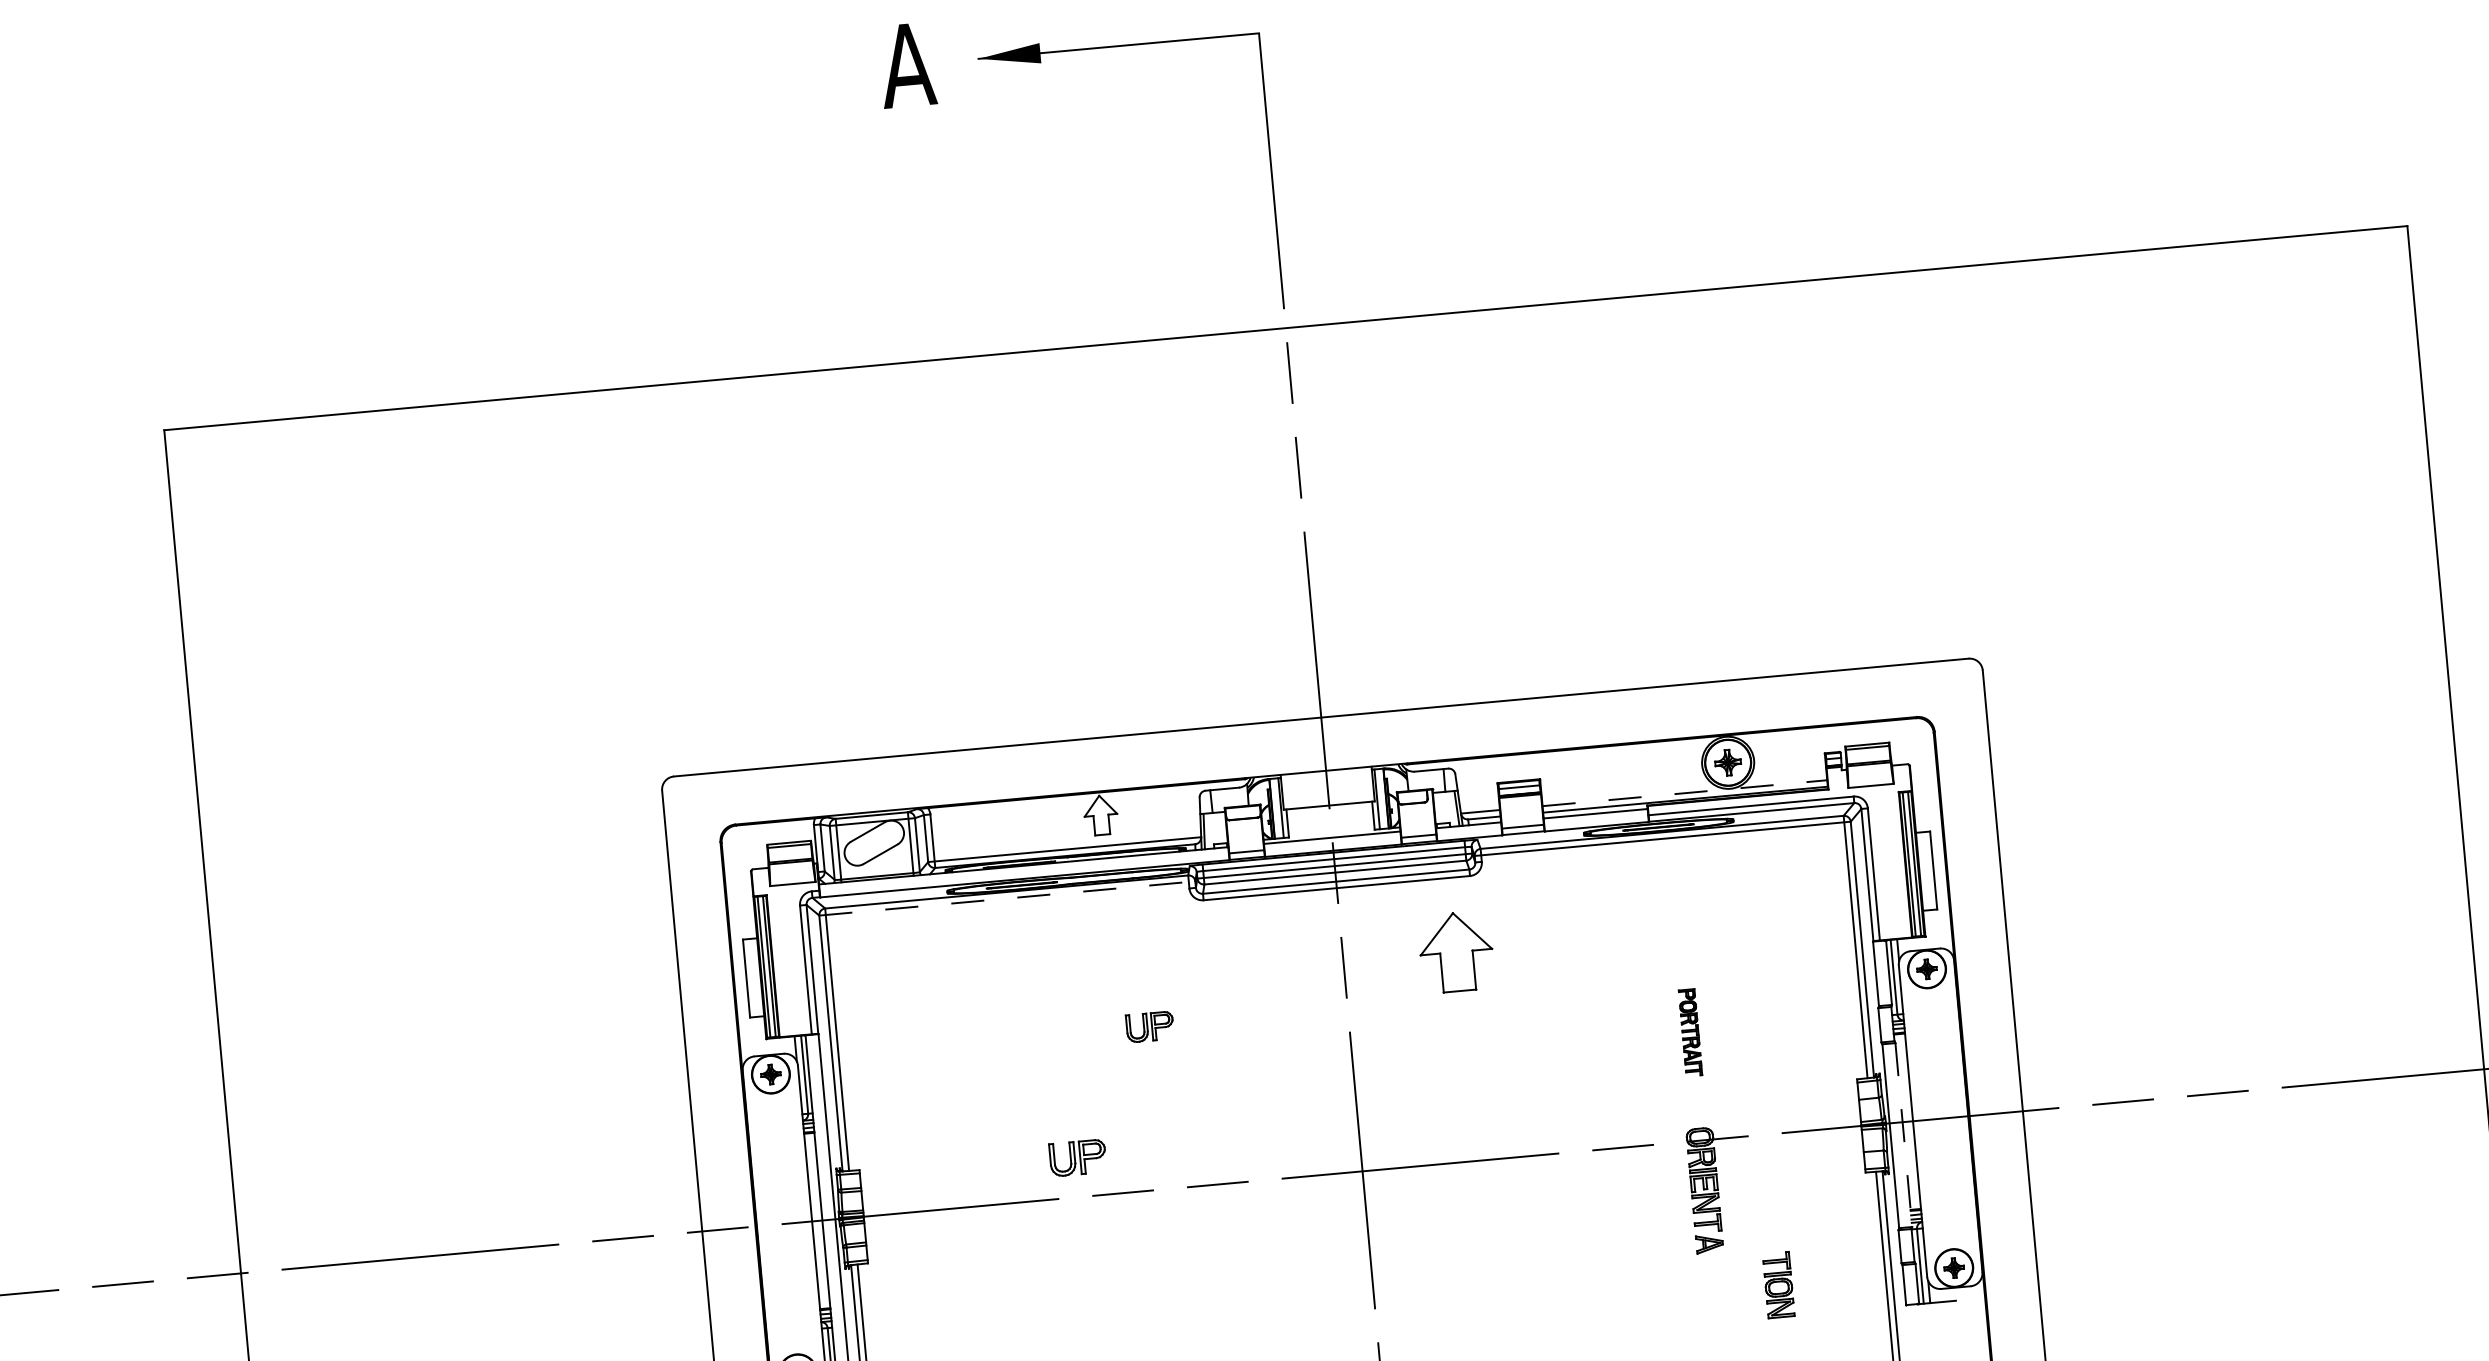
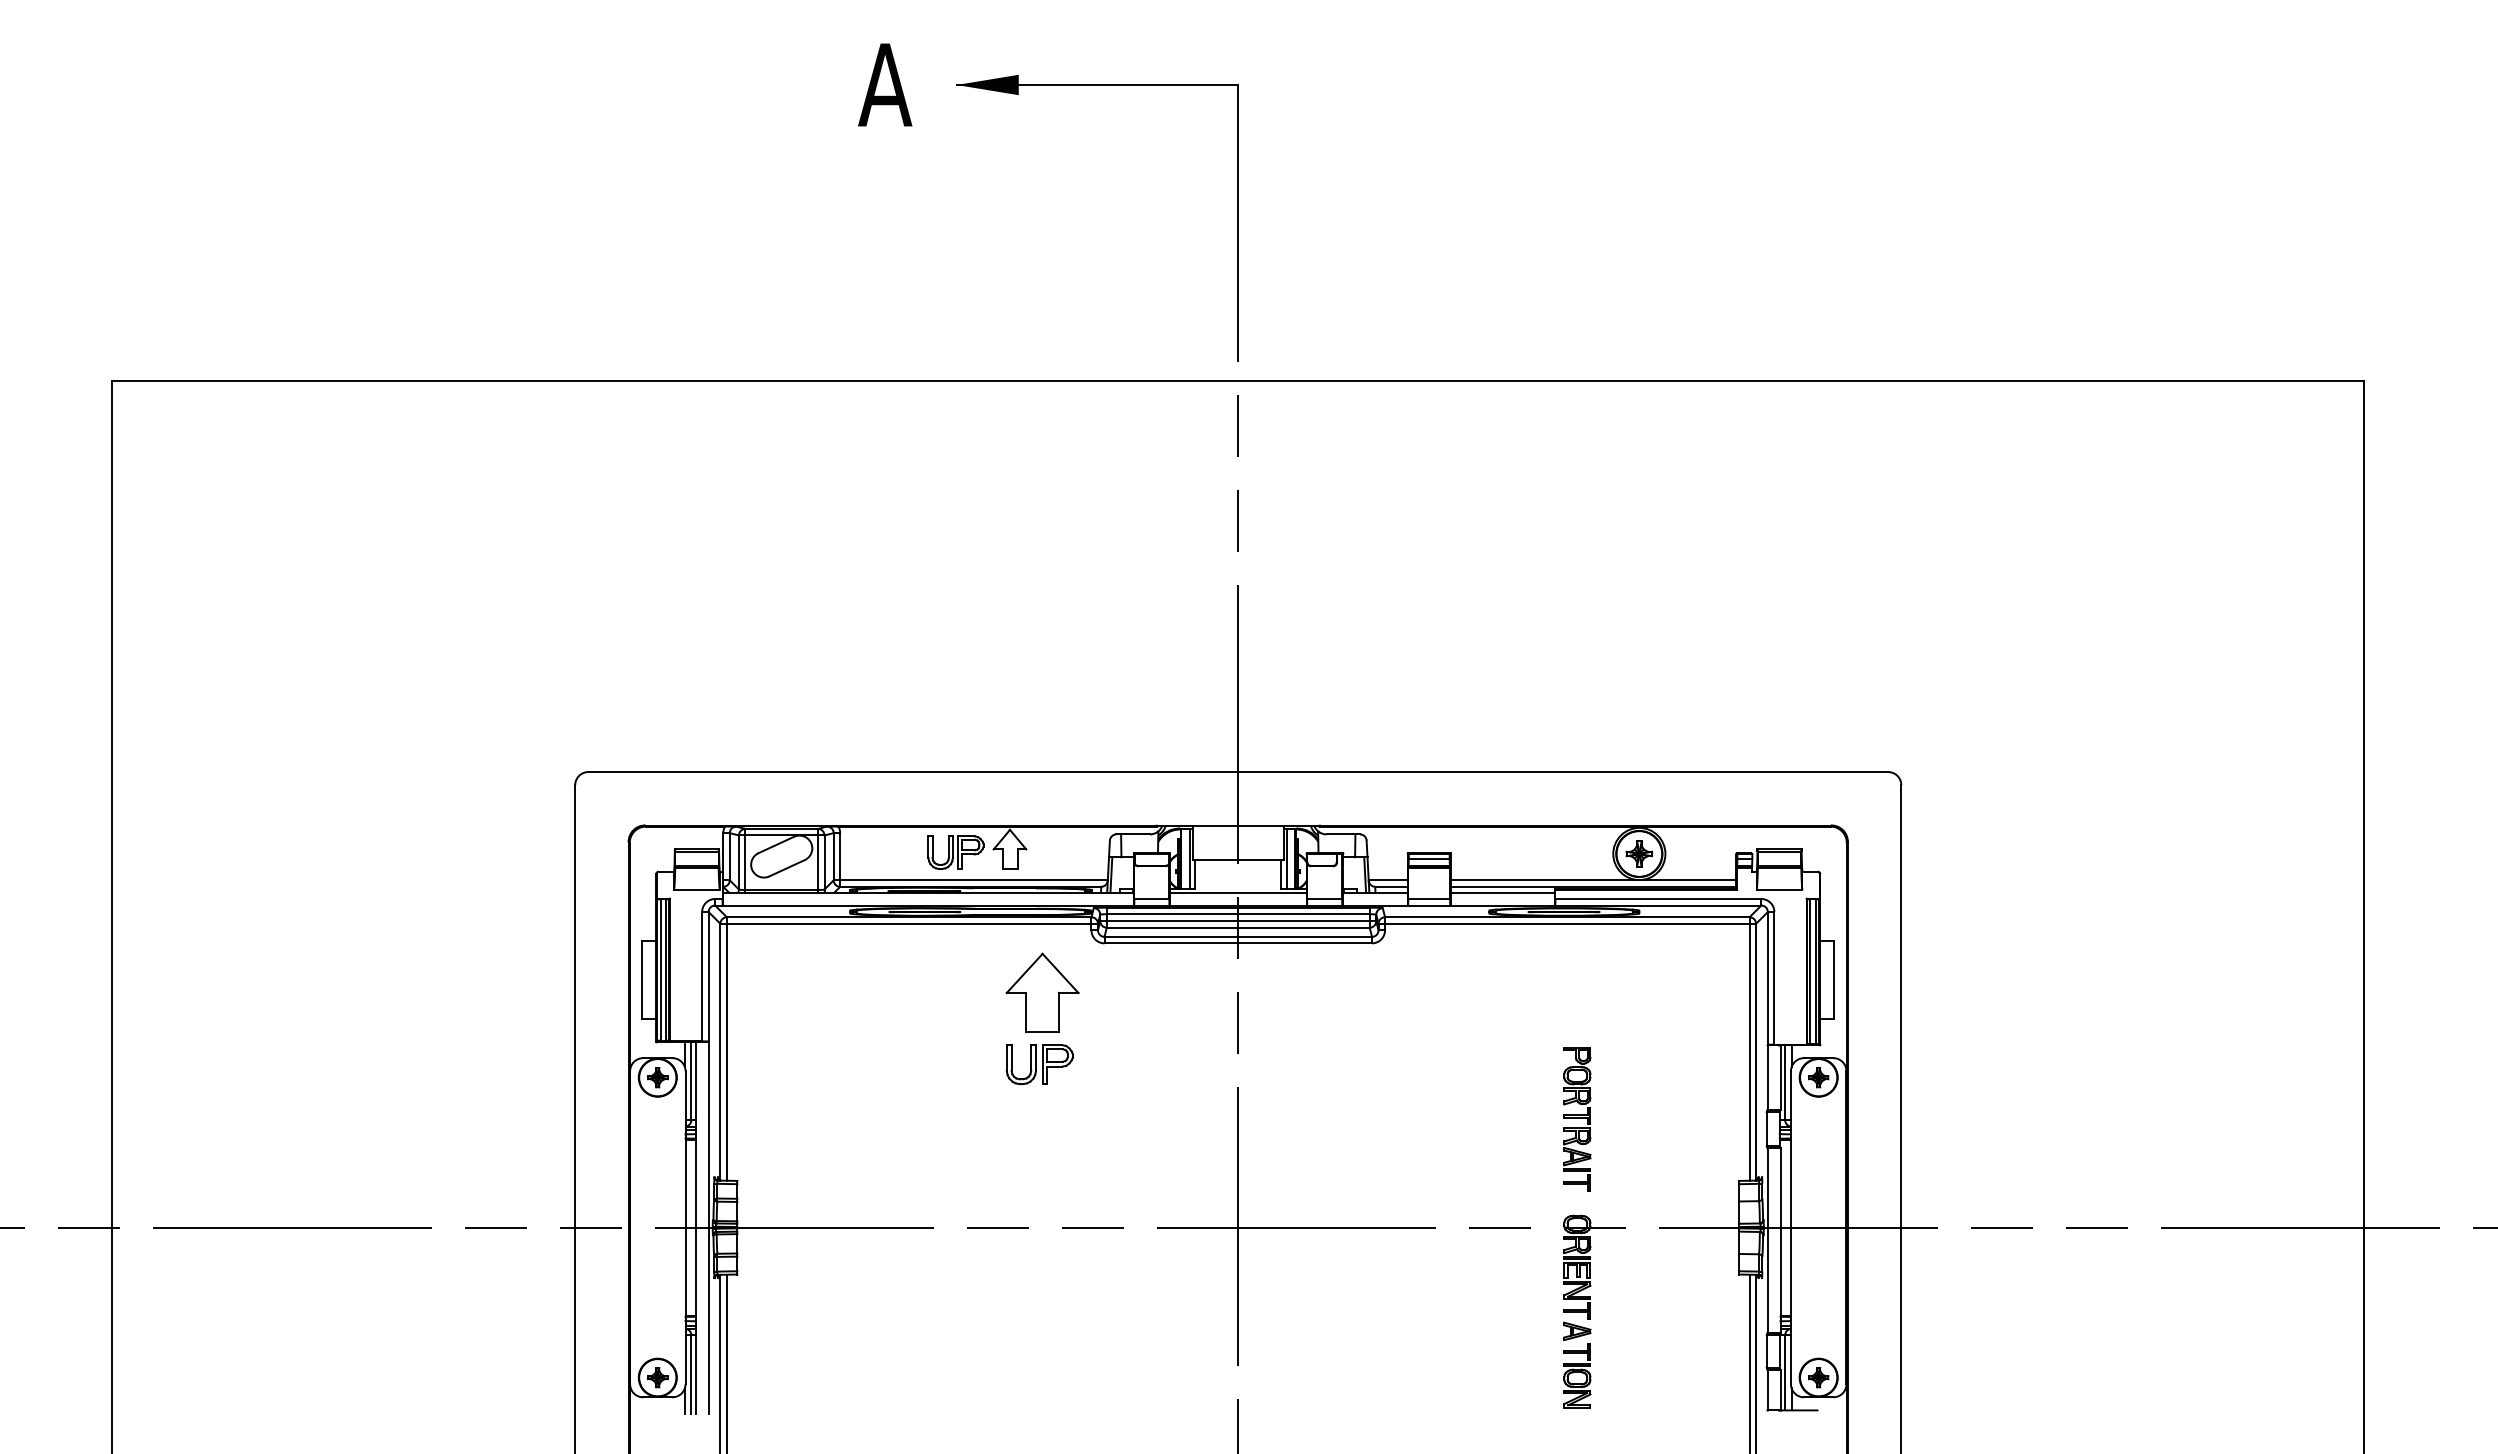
line: (1684, 793) -> (1593, 880), dashed -> solid
line: (1007, 898) -> (909, 923), dashed -> solid
part: (1456, 951) -> (1042, 992), moved
part: (1149, 1026) -> (1039, 1064), size x1.43
part: (1690, 1032) -> (1577, 1119), size x1.67
line: (1903, 1135) -> (1780, 1241), dashed -> solid
part: (1077, 1157) -> (955, 852), moved
part: (1778, 1284) -> (1577, 1375), moved

